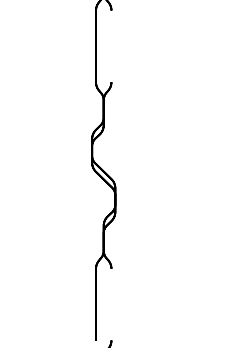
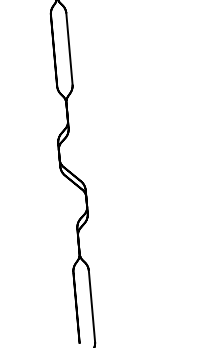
line: (111, 45) -> (69, 48), added
line: (111, 303) -> (91, 305), added

